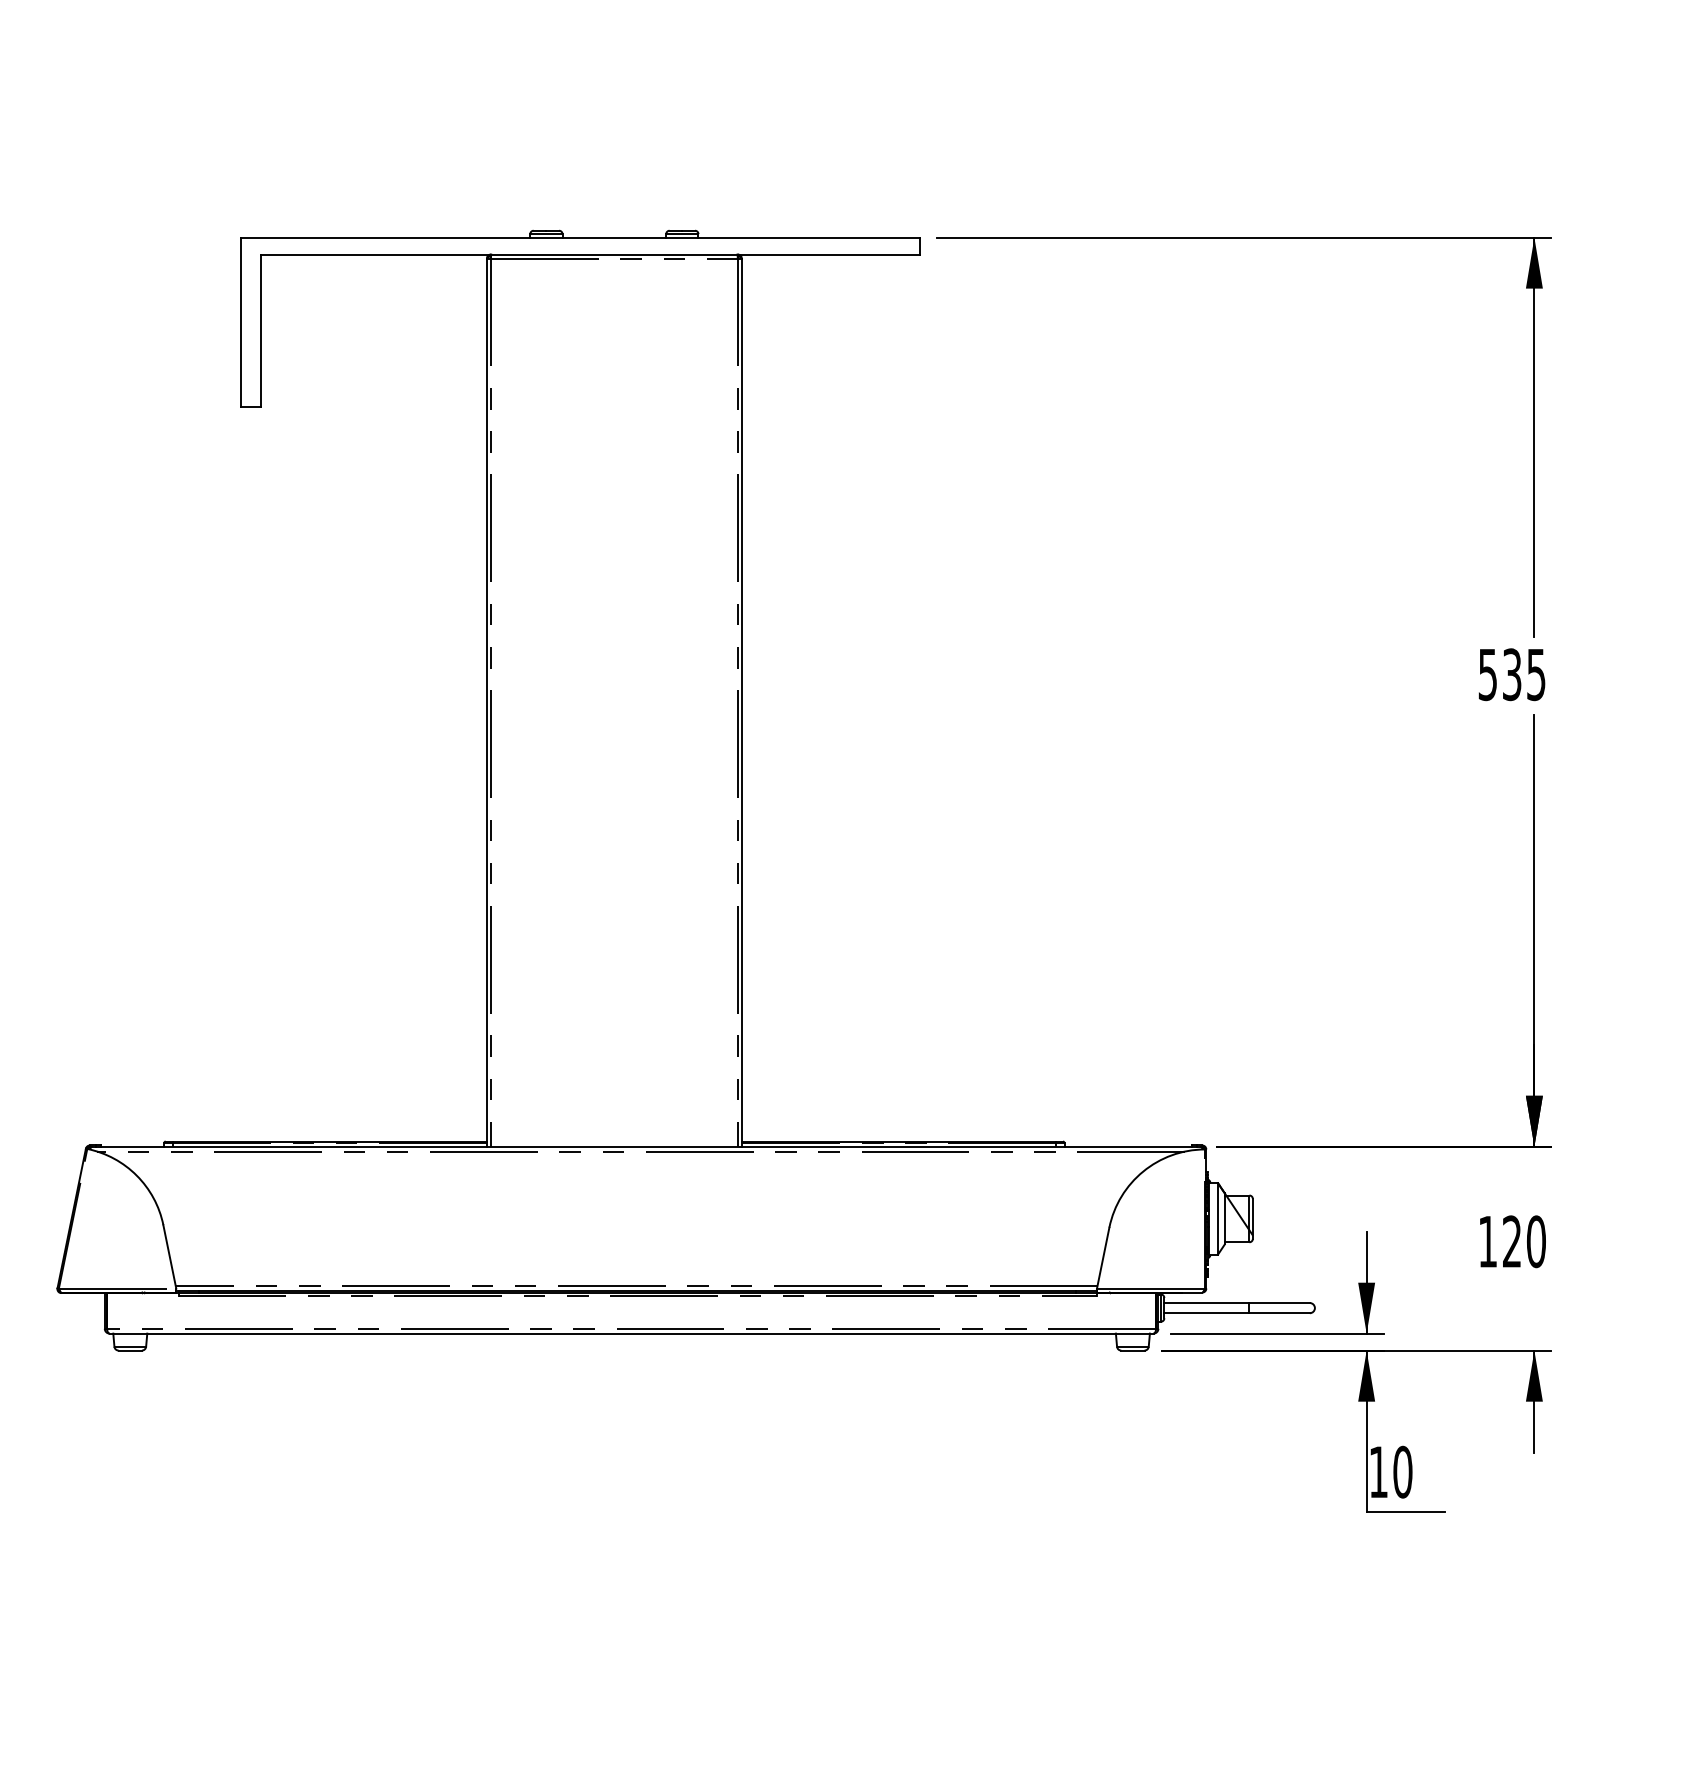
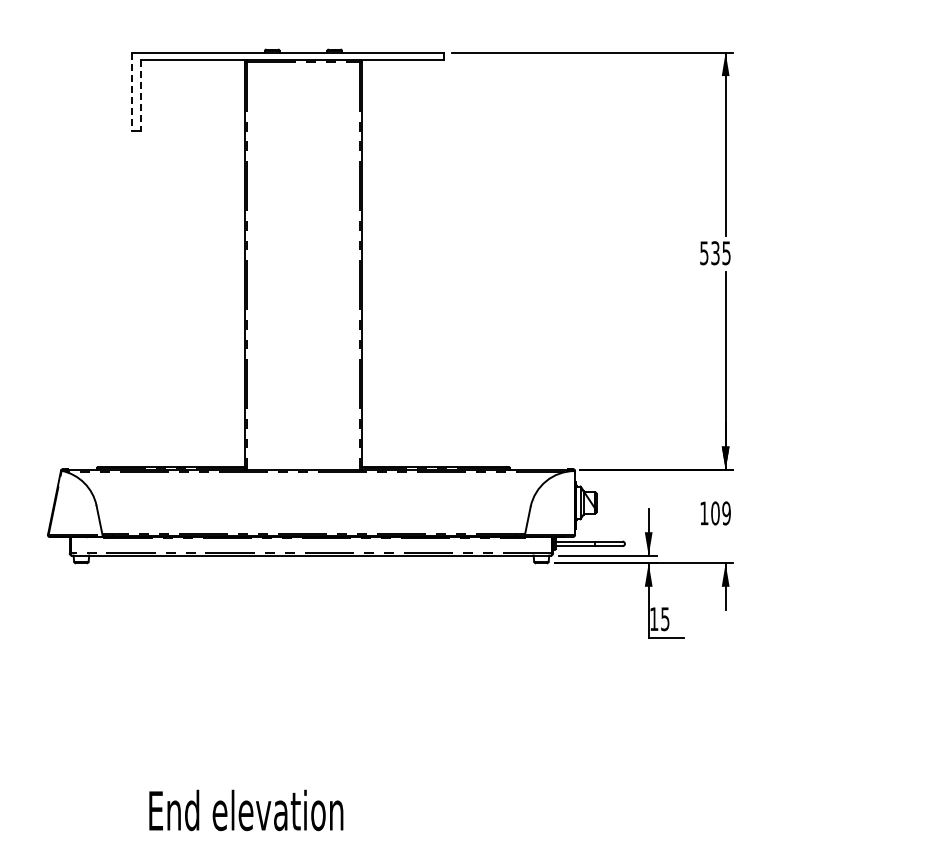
line: (239, 322) -> (131, 91), solid -> dashed
line: (261, 333) -> (141, 96), solid -> dashed
text: (1523, 1241) -> (720, 513), 120 -> 109
text: (1403, 1472) -> (665, 619), 10 -> 15

